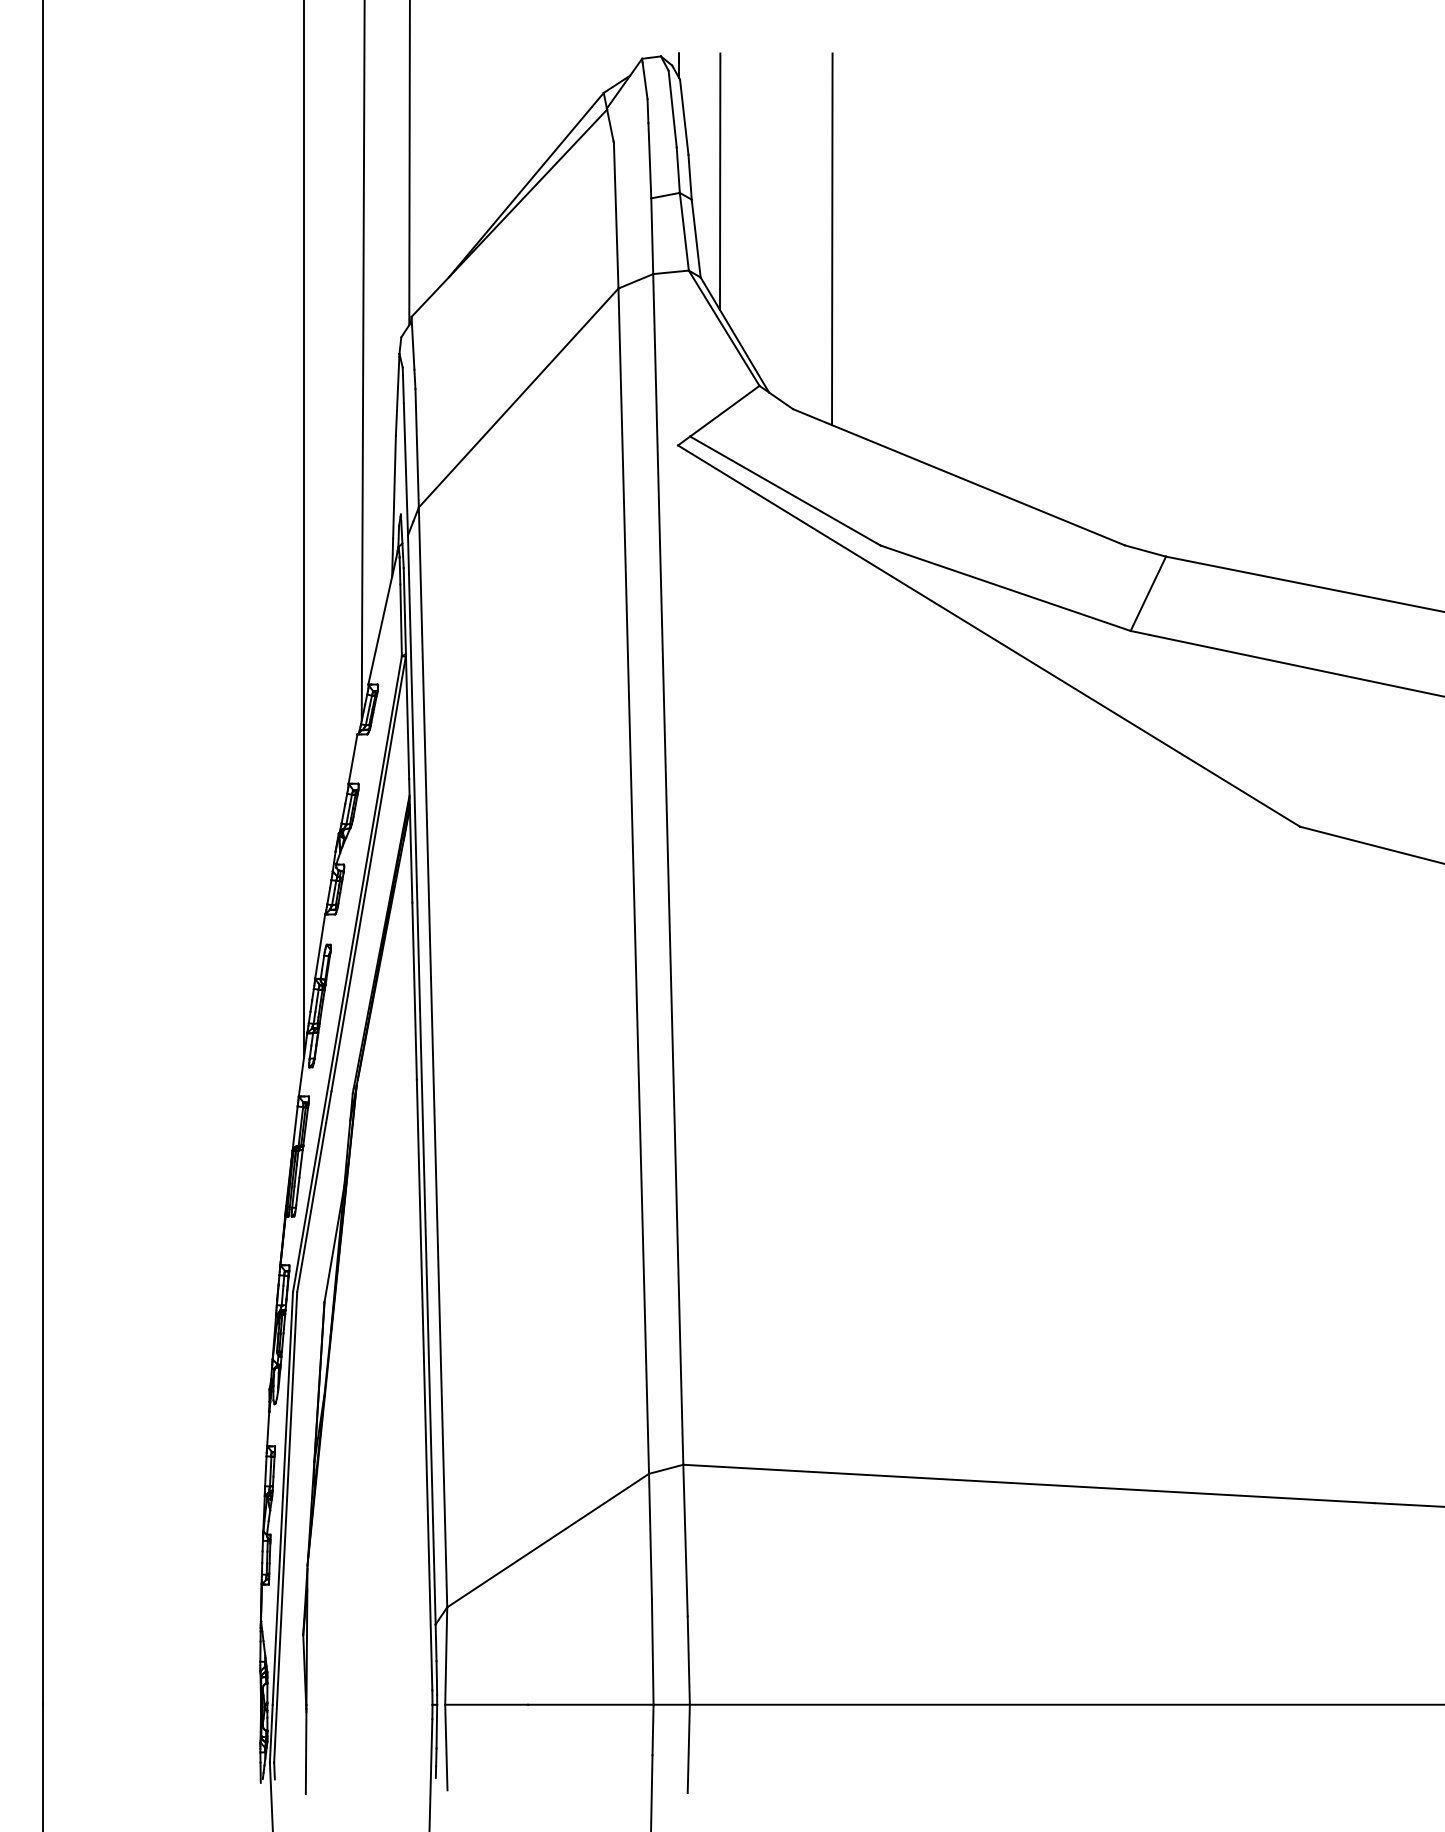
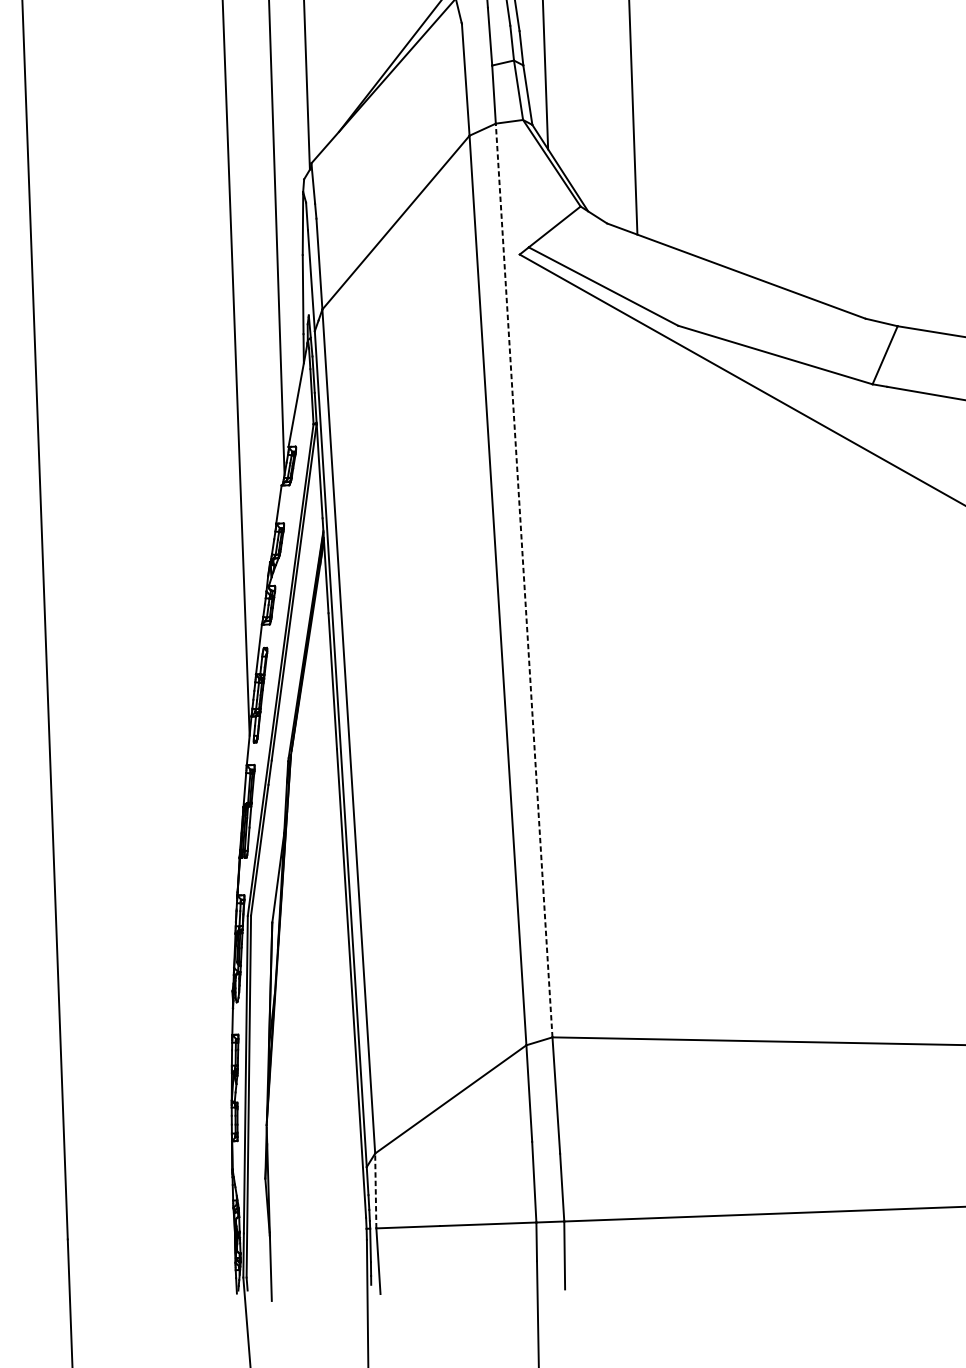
line: (668, 869) -> (524, 580), solid -> dashed
line: (446, 1656) -> (375, 1191), solid -> dashed

